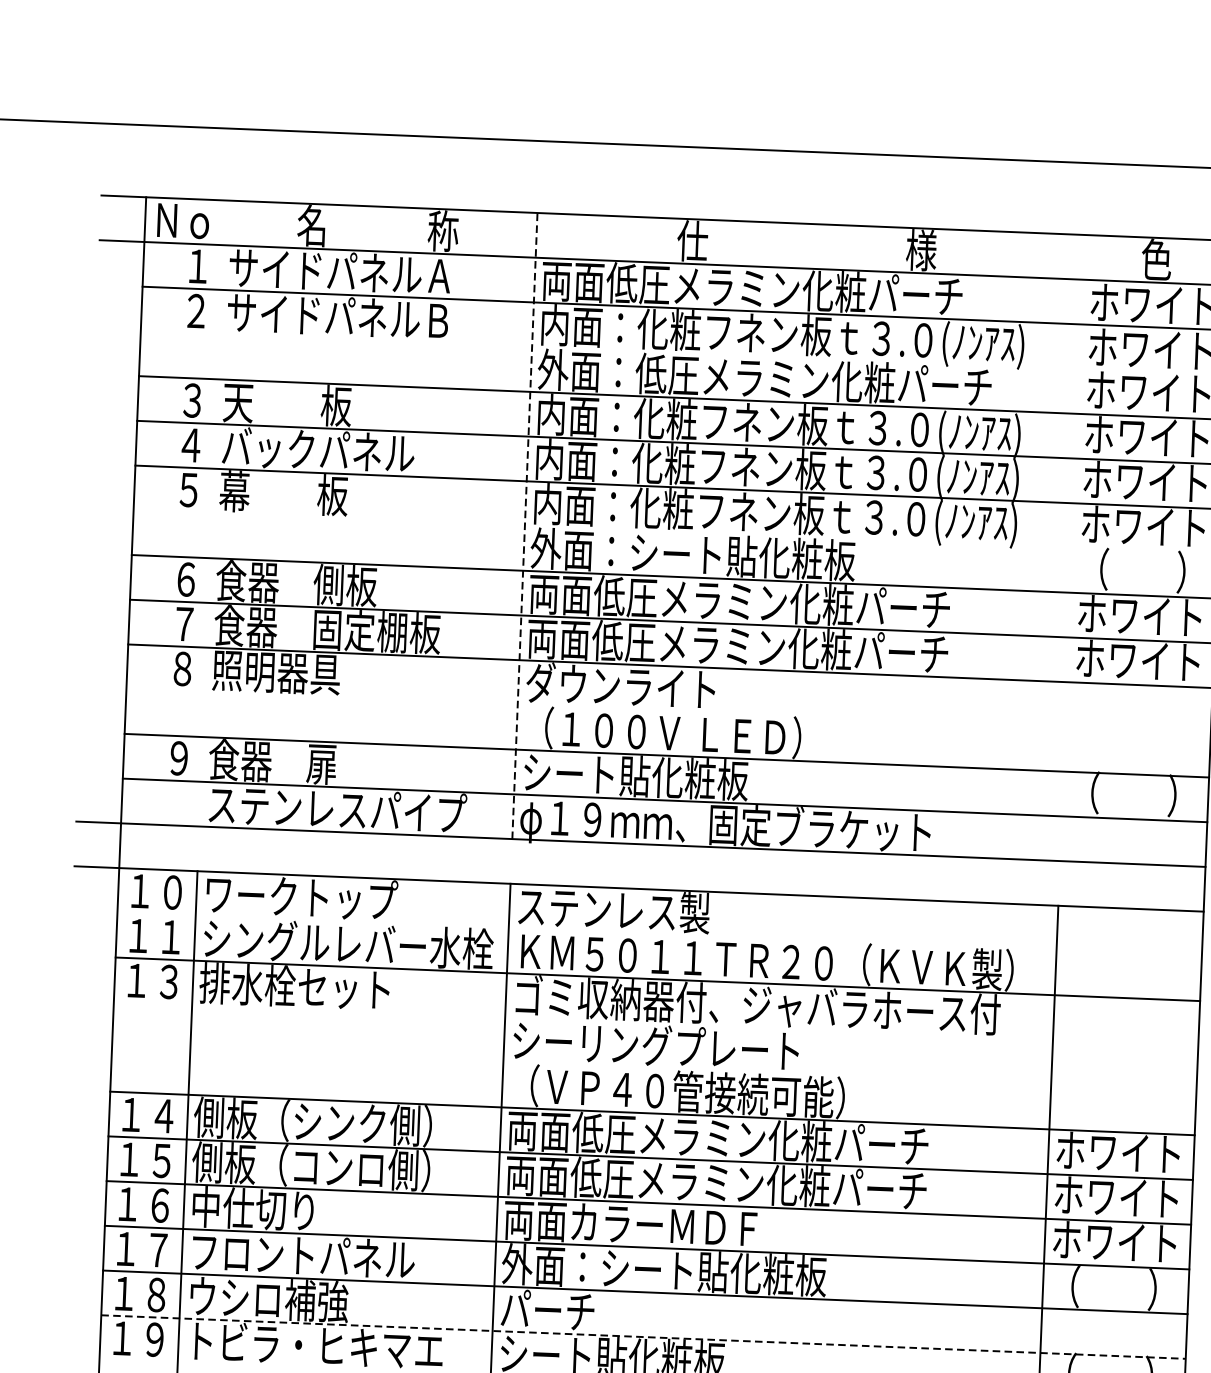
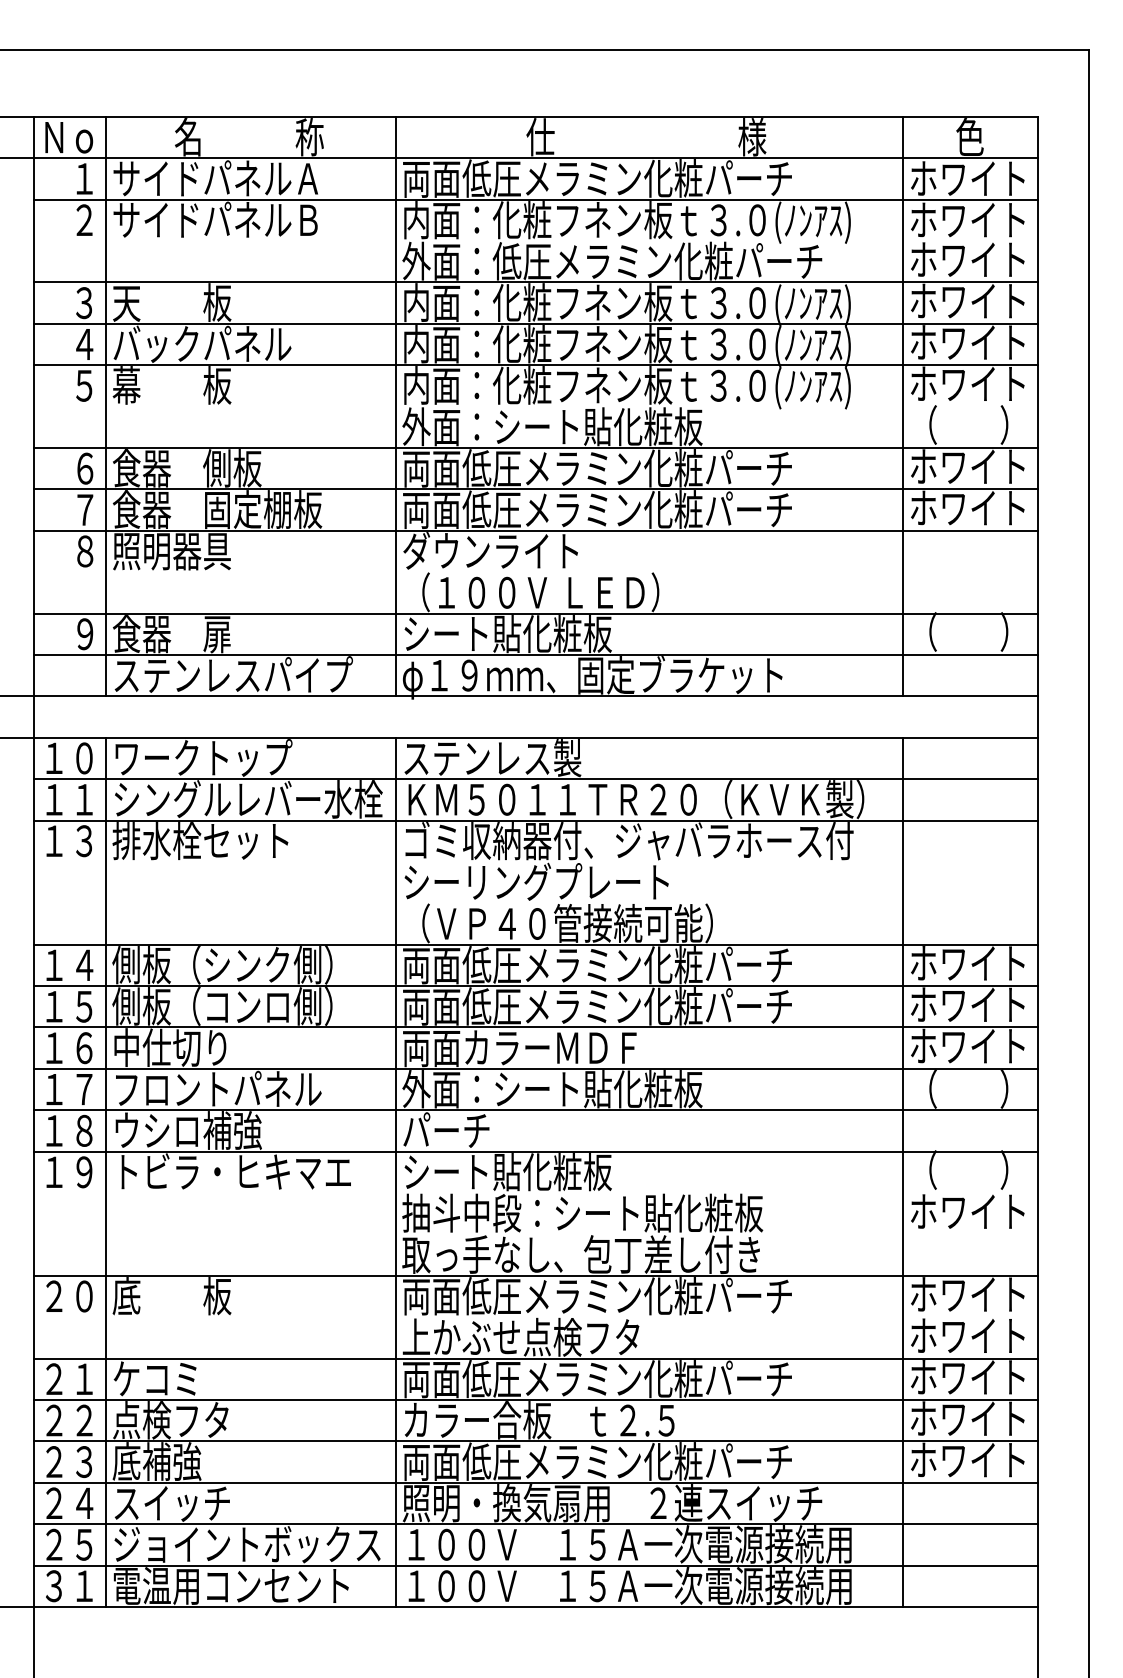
line: (211, 513) -> (106, 406), added
line: (525, 525) -> (396, 406), dashed -> solid
line: (1073, 547) -> (903, 406), added
line: (659, 934) -> (535, 779), added
line: (643, 1336) -> (535, 1151), dashed -> solid

